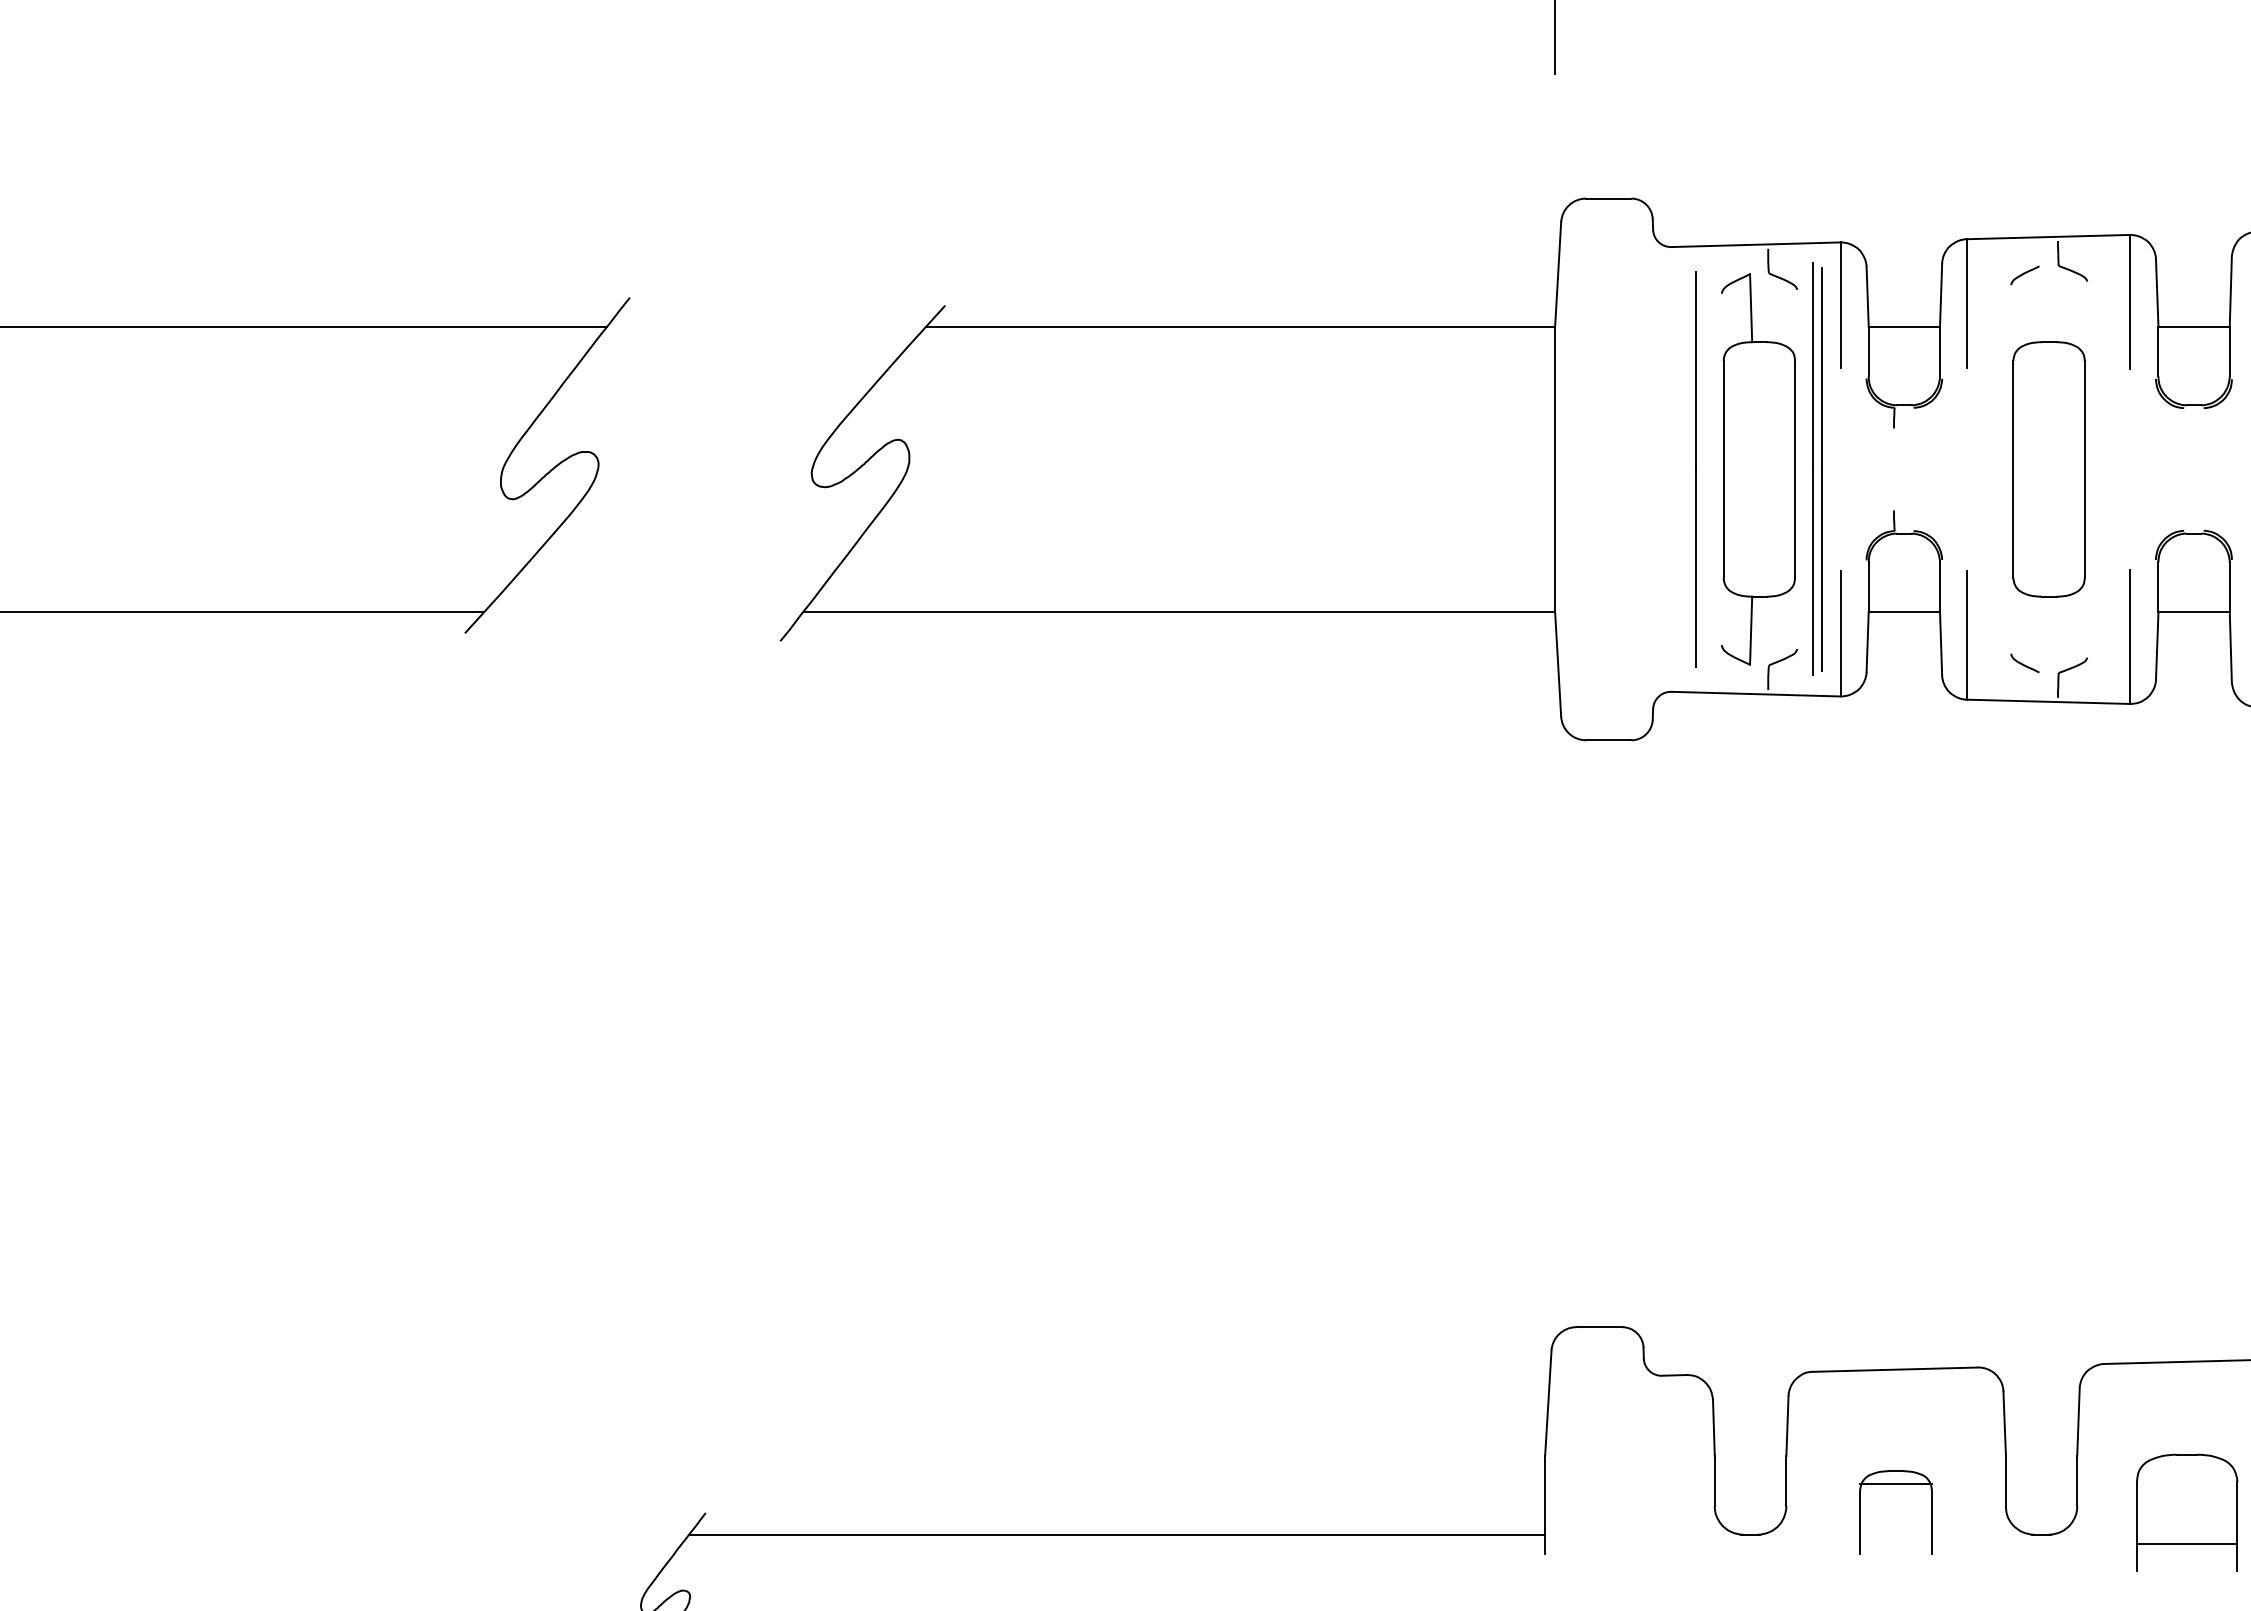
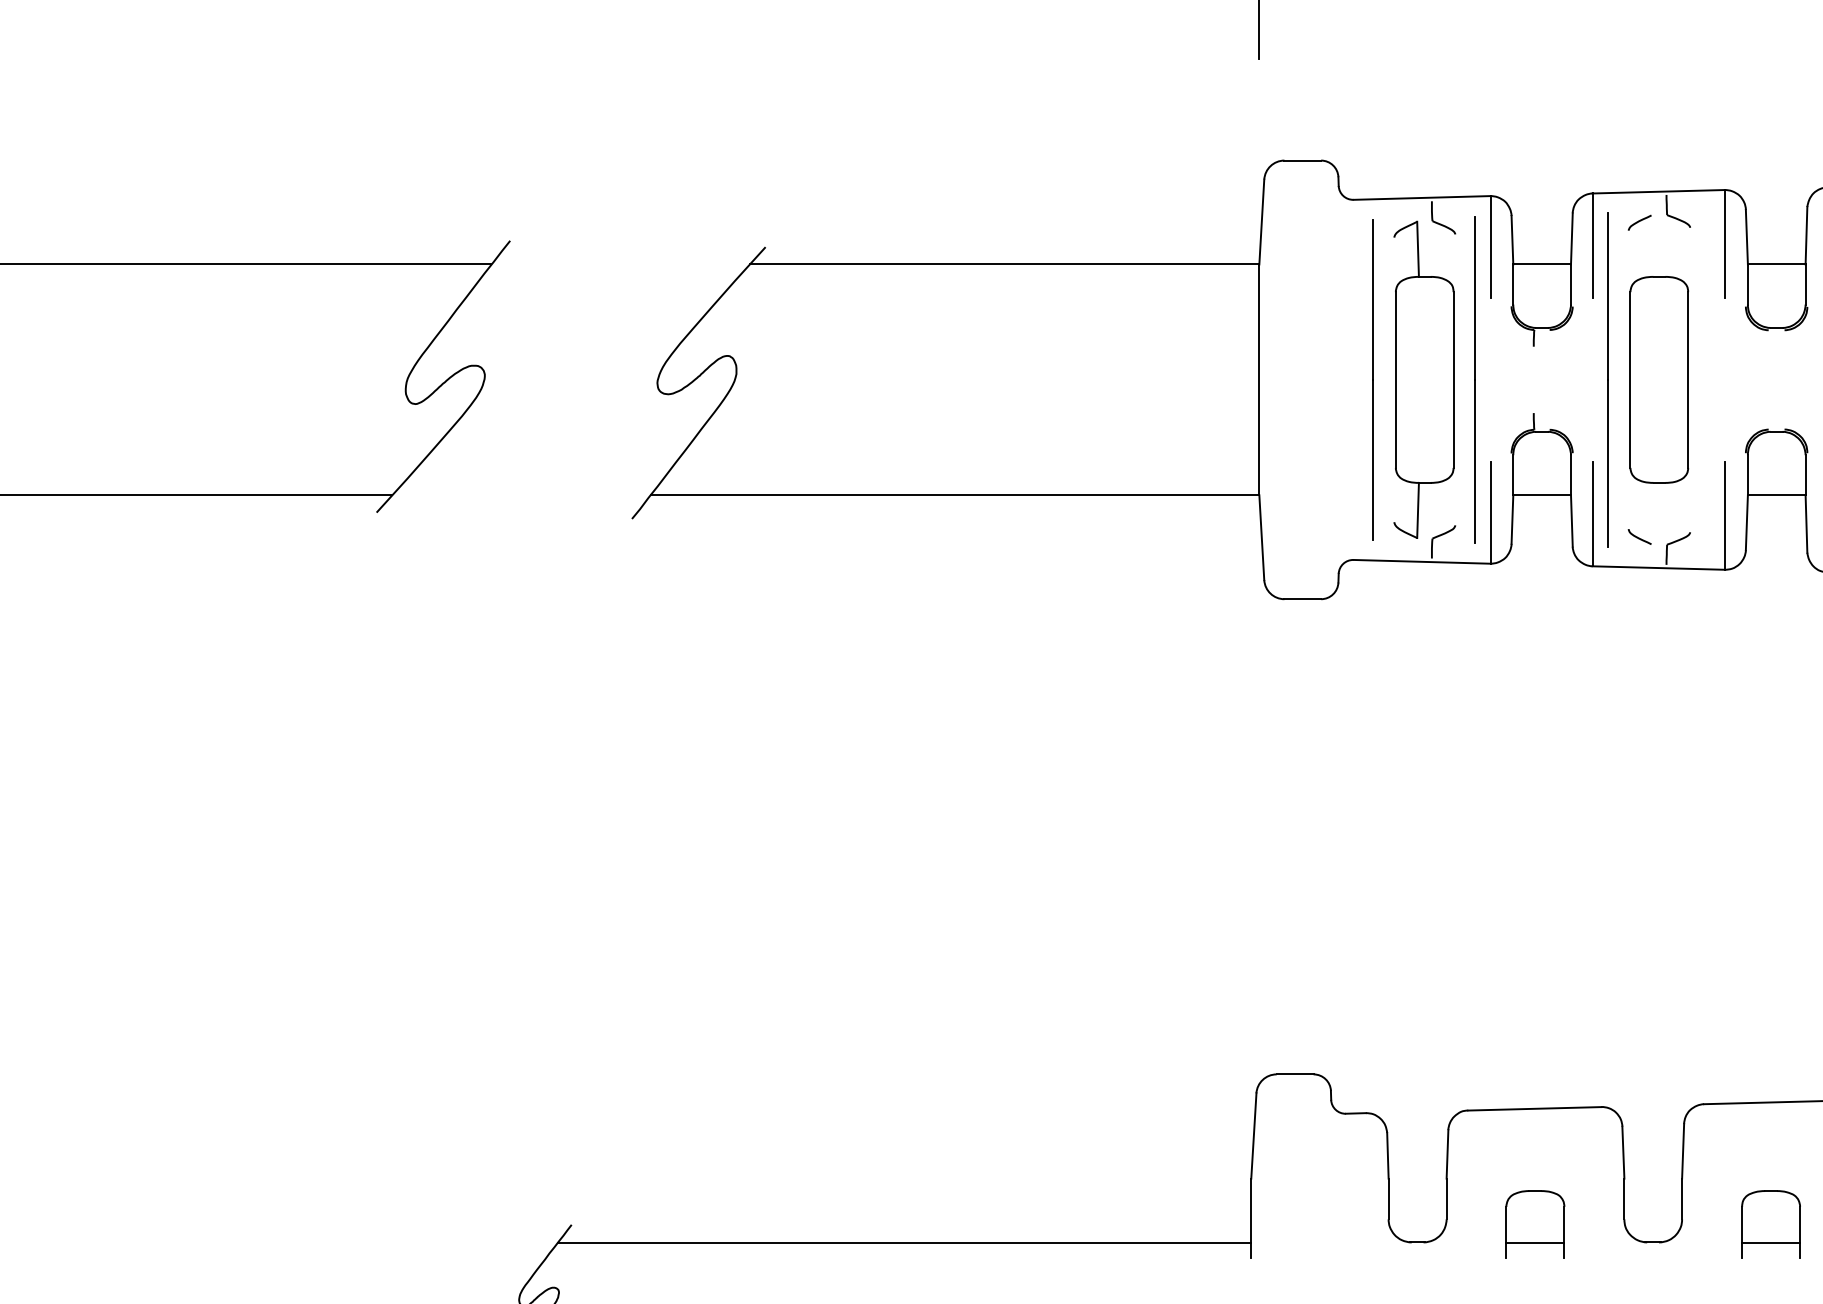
line: (1812, 468) -> (1607, 379), moved
line: (1895, 1484) -> (1534, 1243), moved
part: (2186, 1512) -> (1770, 1224), size x0.71

